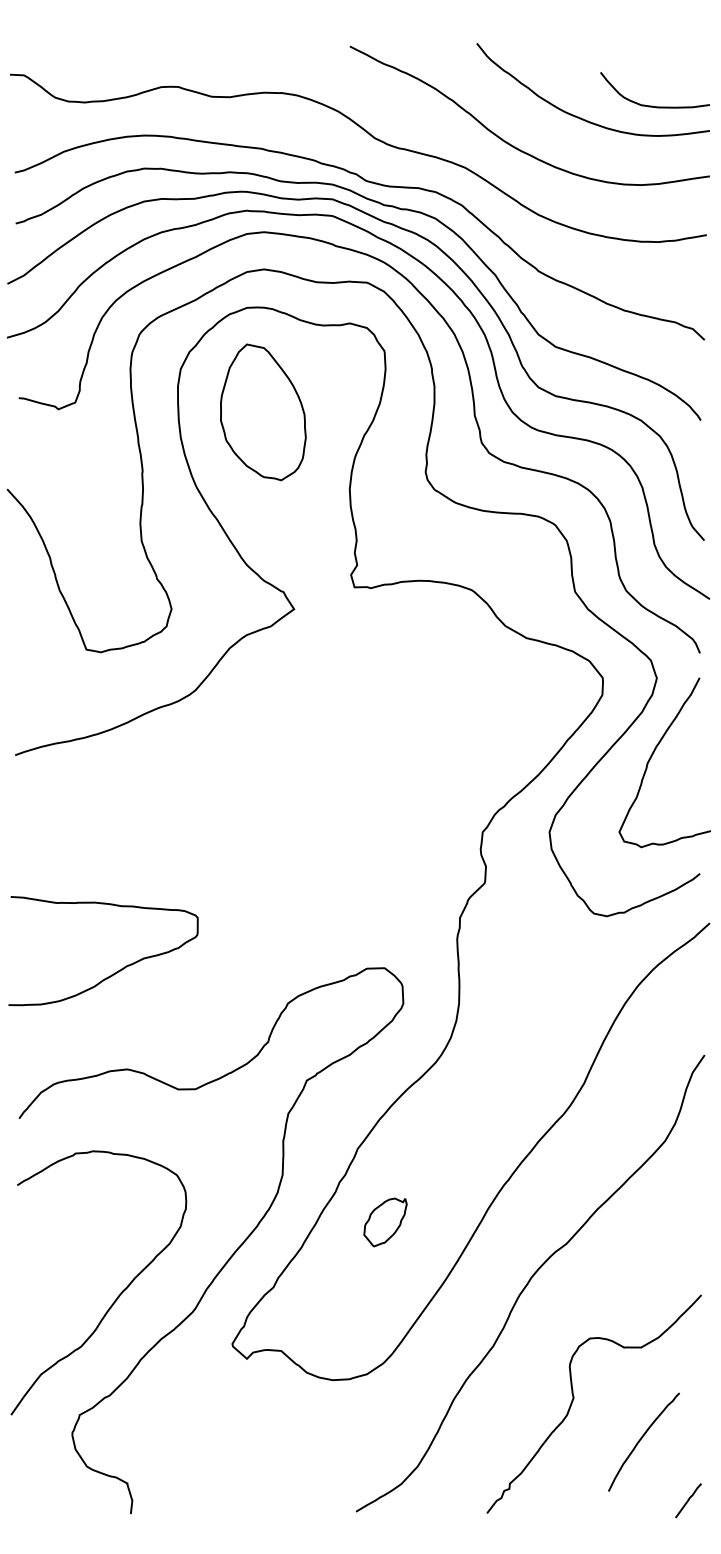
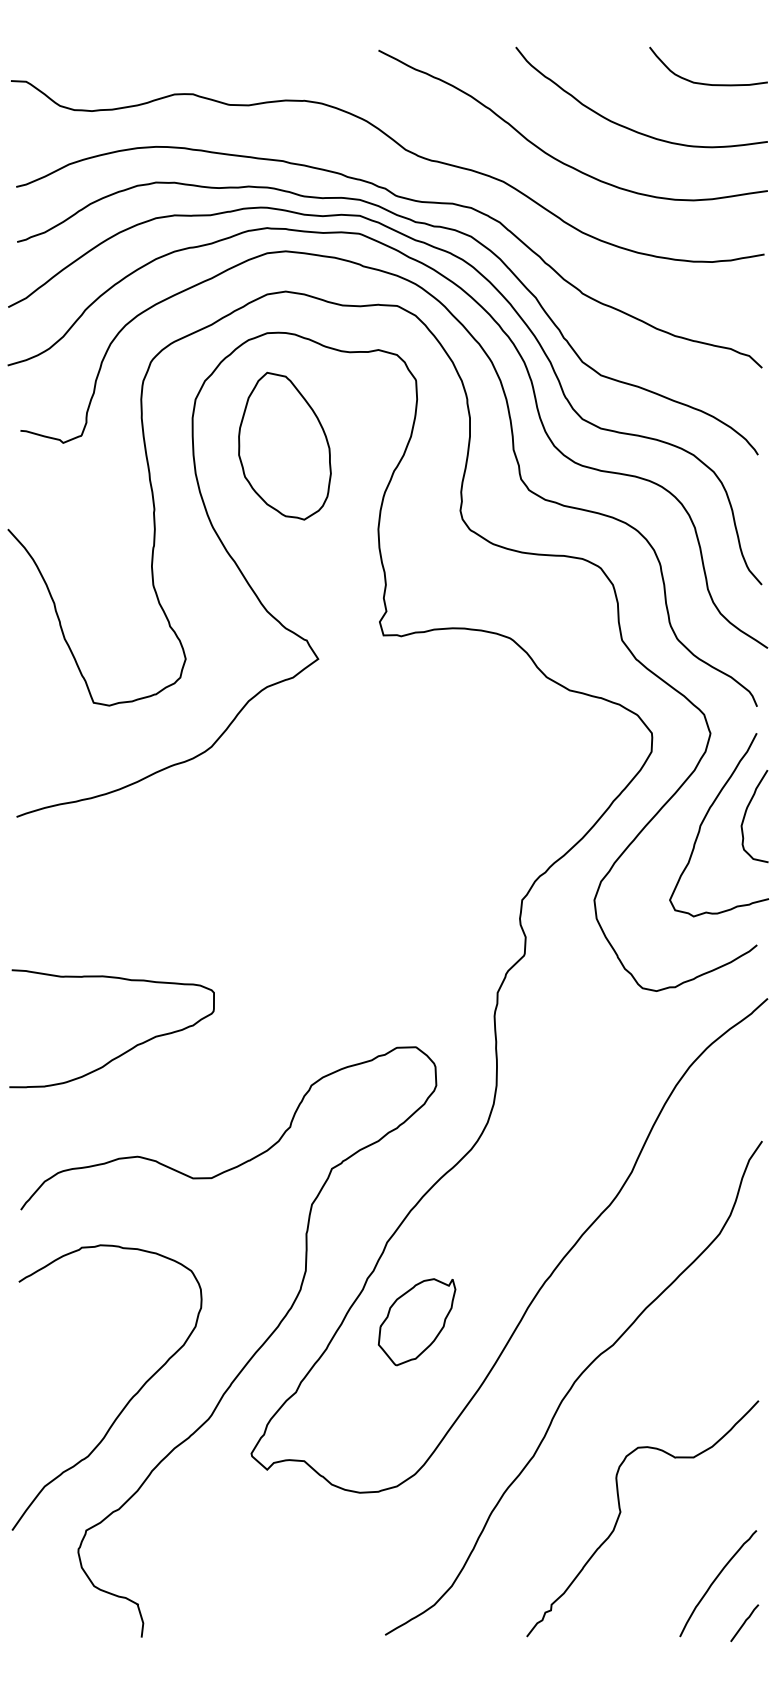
curve: (652, 105) -> (705, 82), moved
curve: (690, 751) -> (746, 812), added
part: (385, 1222) -> (417, 1322), size x1.67
curve: (641, 1439) -> (715, 1580), moved

